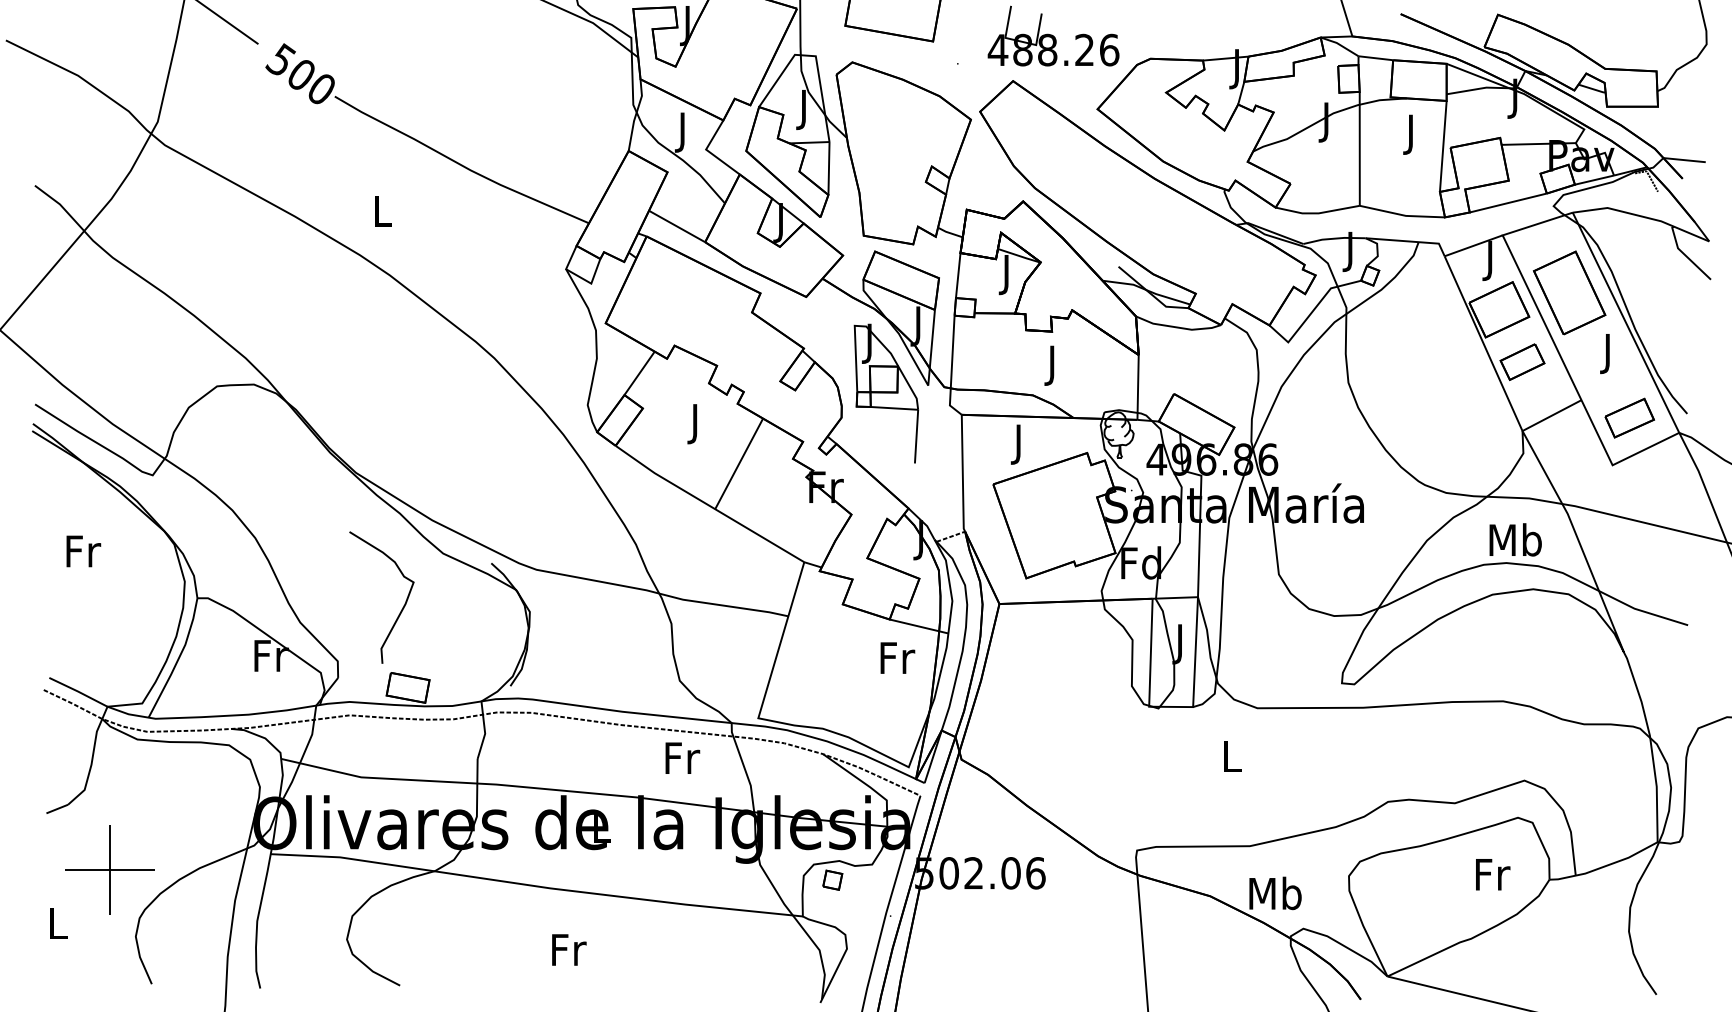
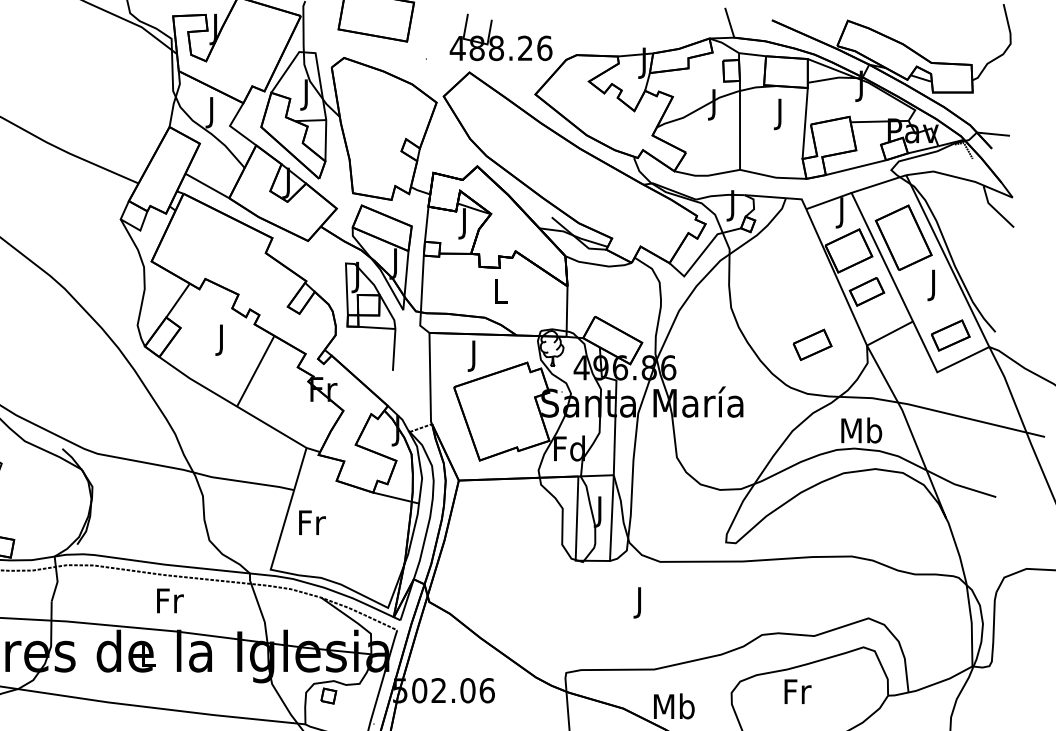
text: (1053, 365) -> (501, 294), J -> L
part: (1452, 429) -> (812, 344), added
text: (897, 657) -> (312, 522), moved
text: (682, 757) -> (170, 600), moved
text: (1232, 760) -> (640, 602), L -> J
text: (1493, 874) -> (798, 691), moved

